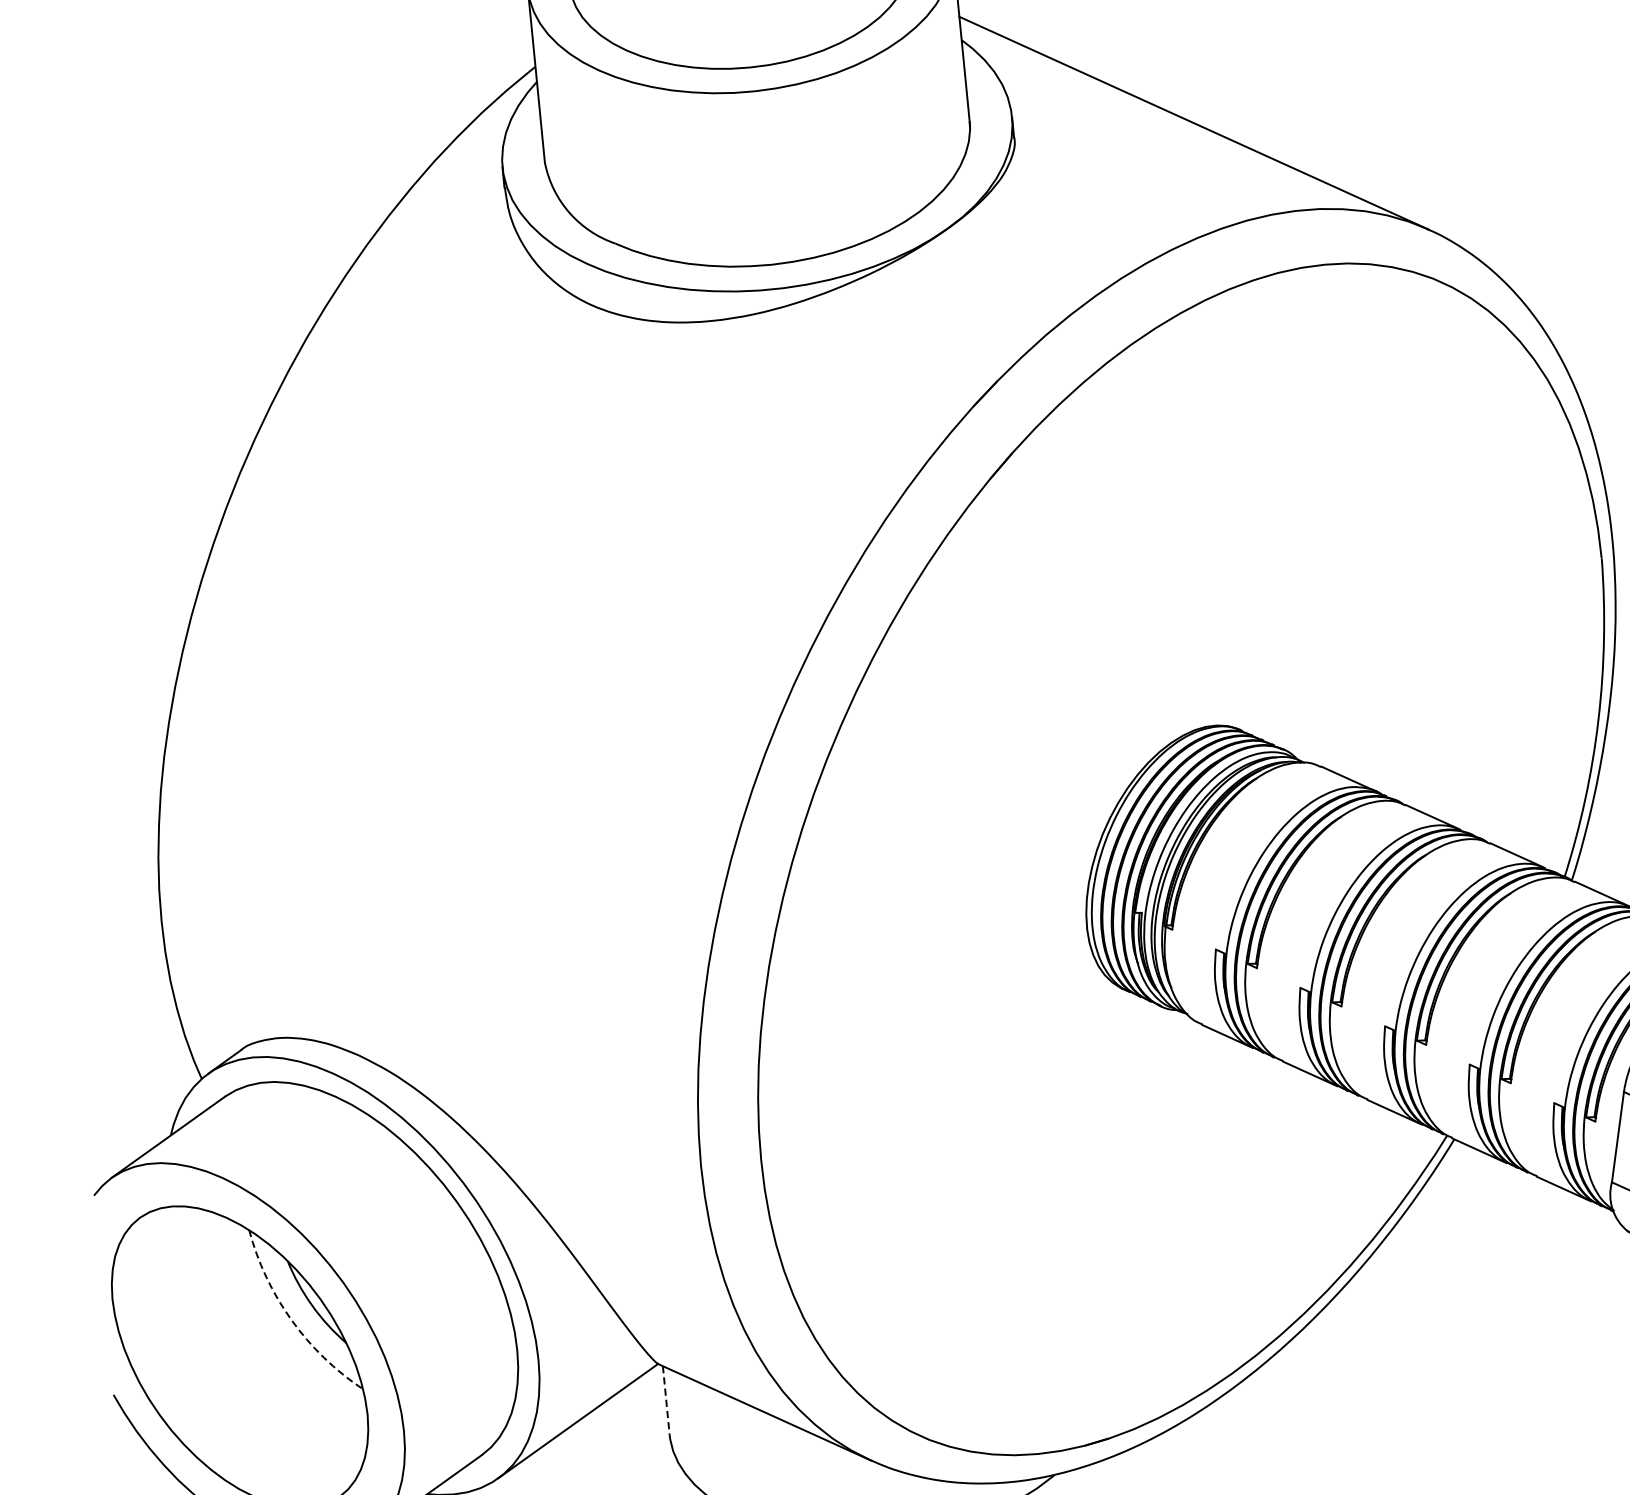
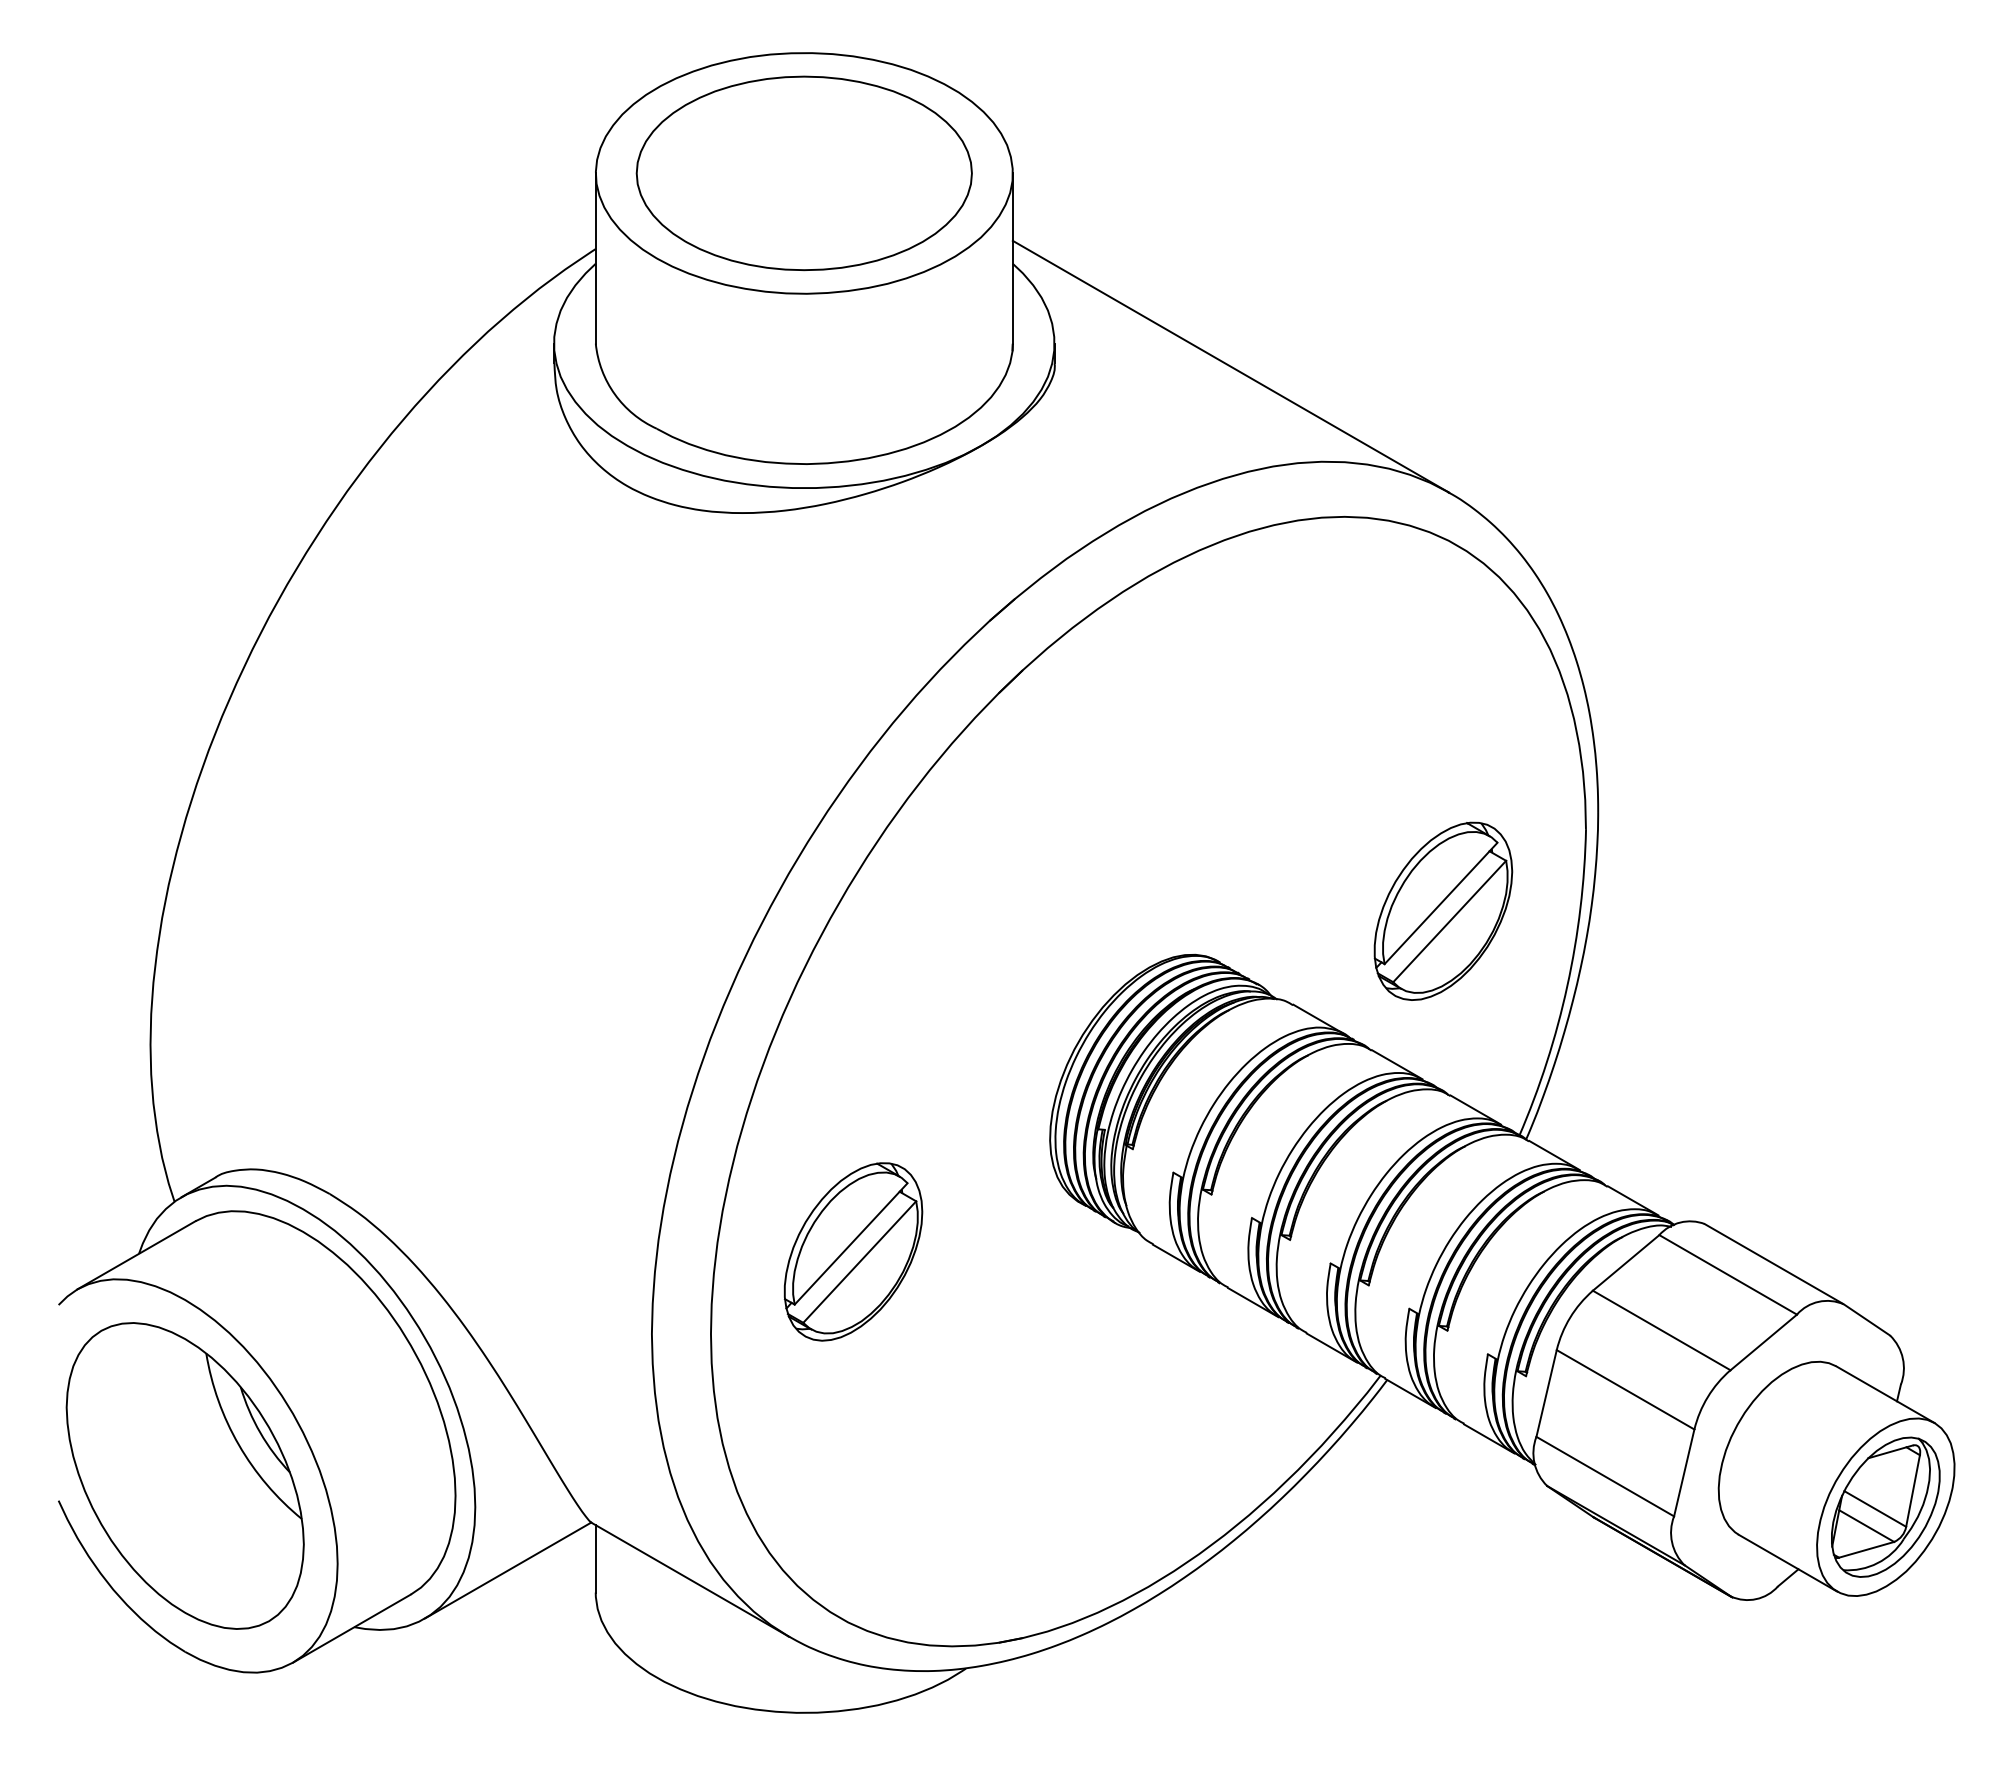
part: (1464, 655) -> (1443, 910), added
part: (898, 1061) -> (853, 1251), added
arc: (291, 1319) -> (238, 1444), dashed -> solid
line: (666, 1400) -> (595, 1558), dashed -> solid

